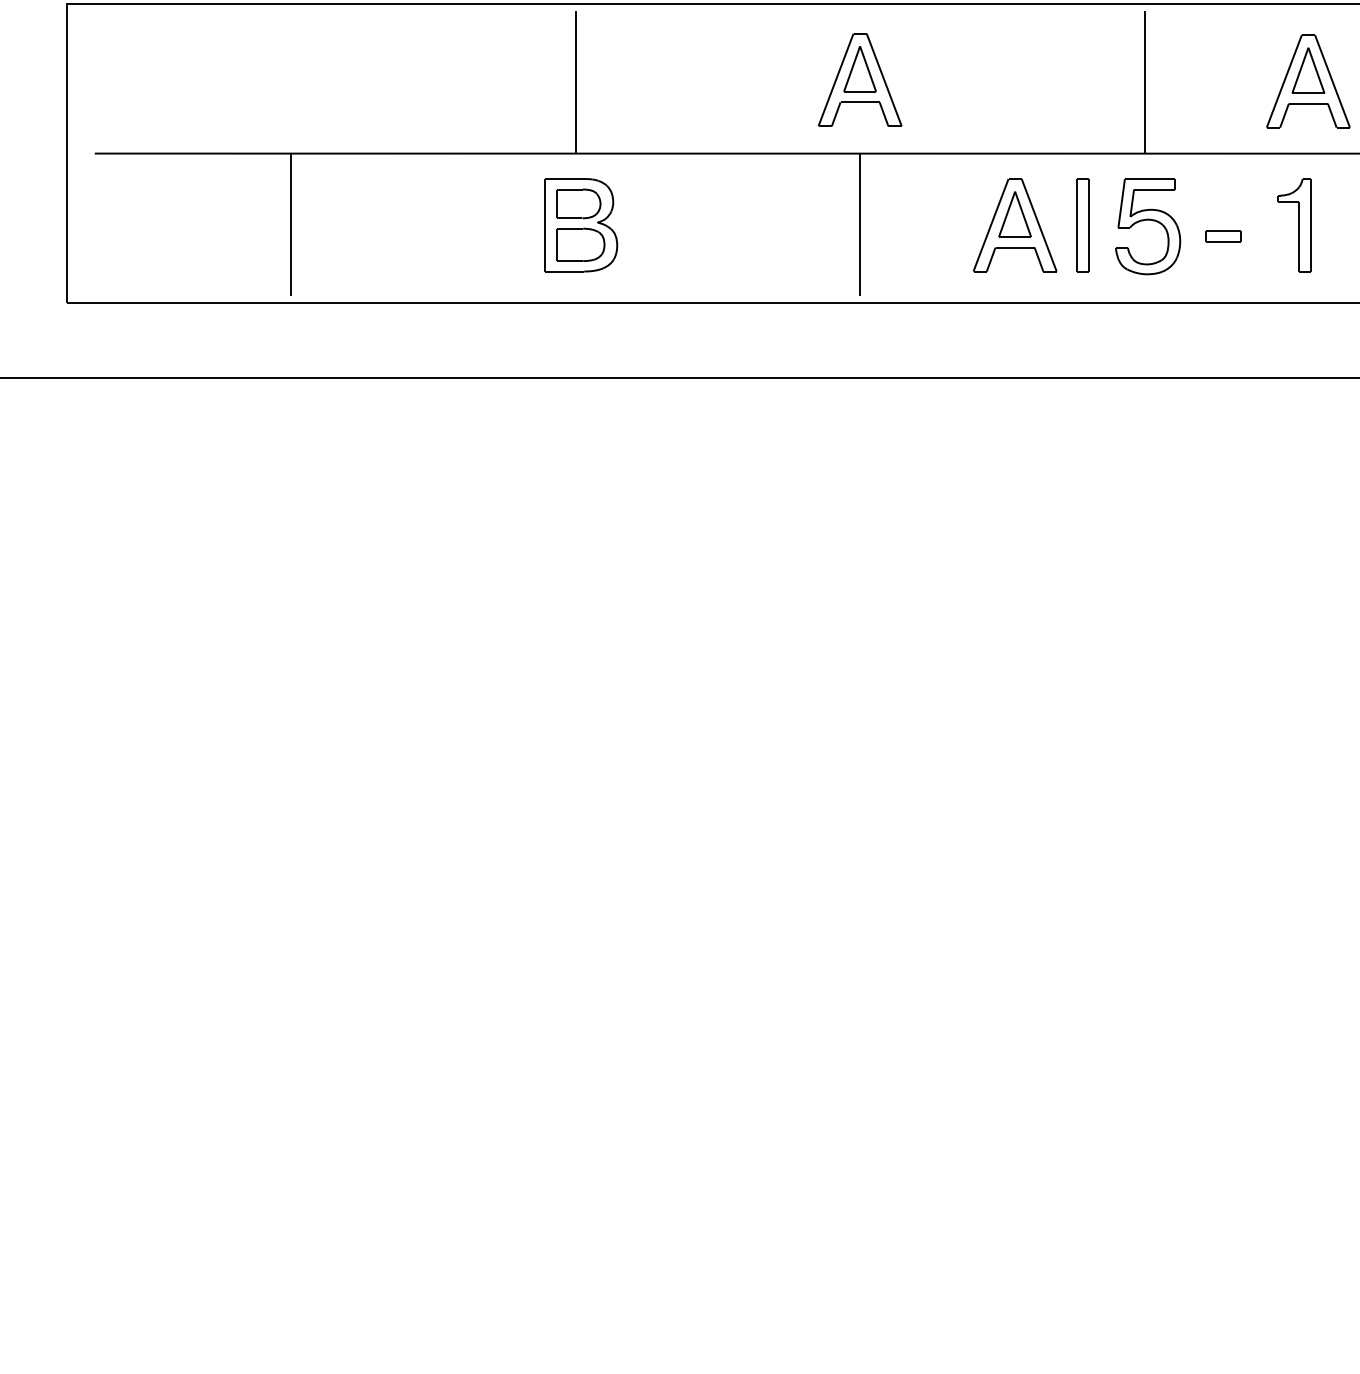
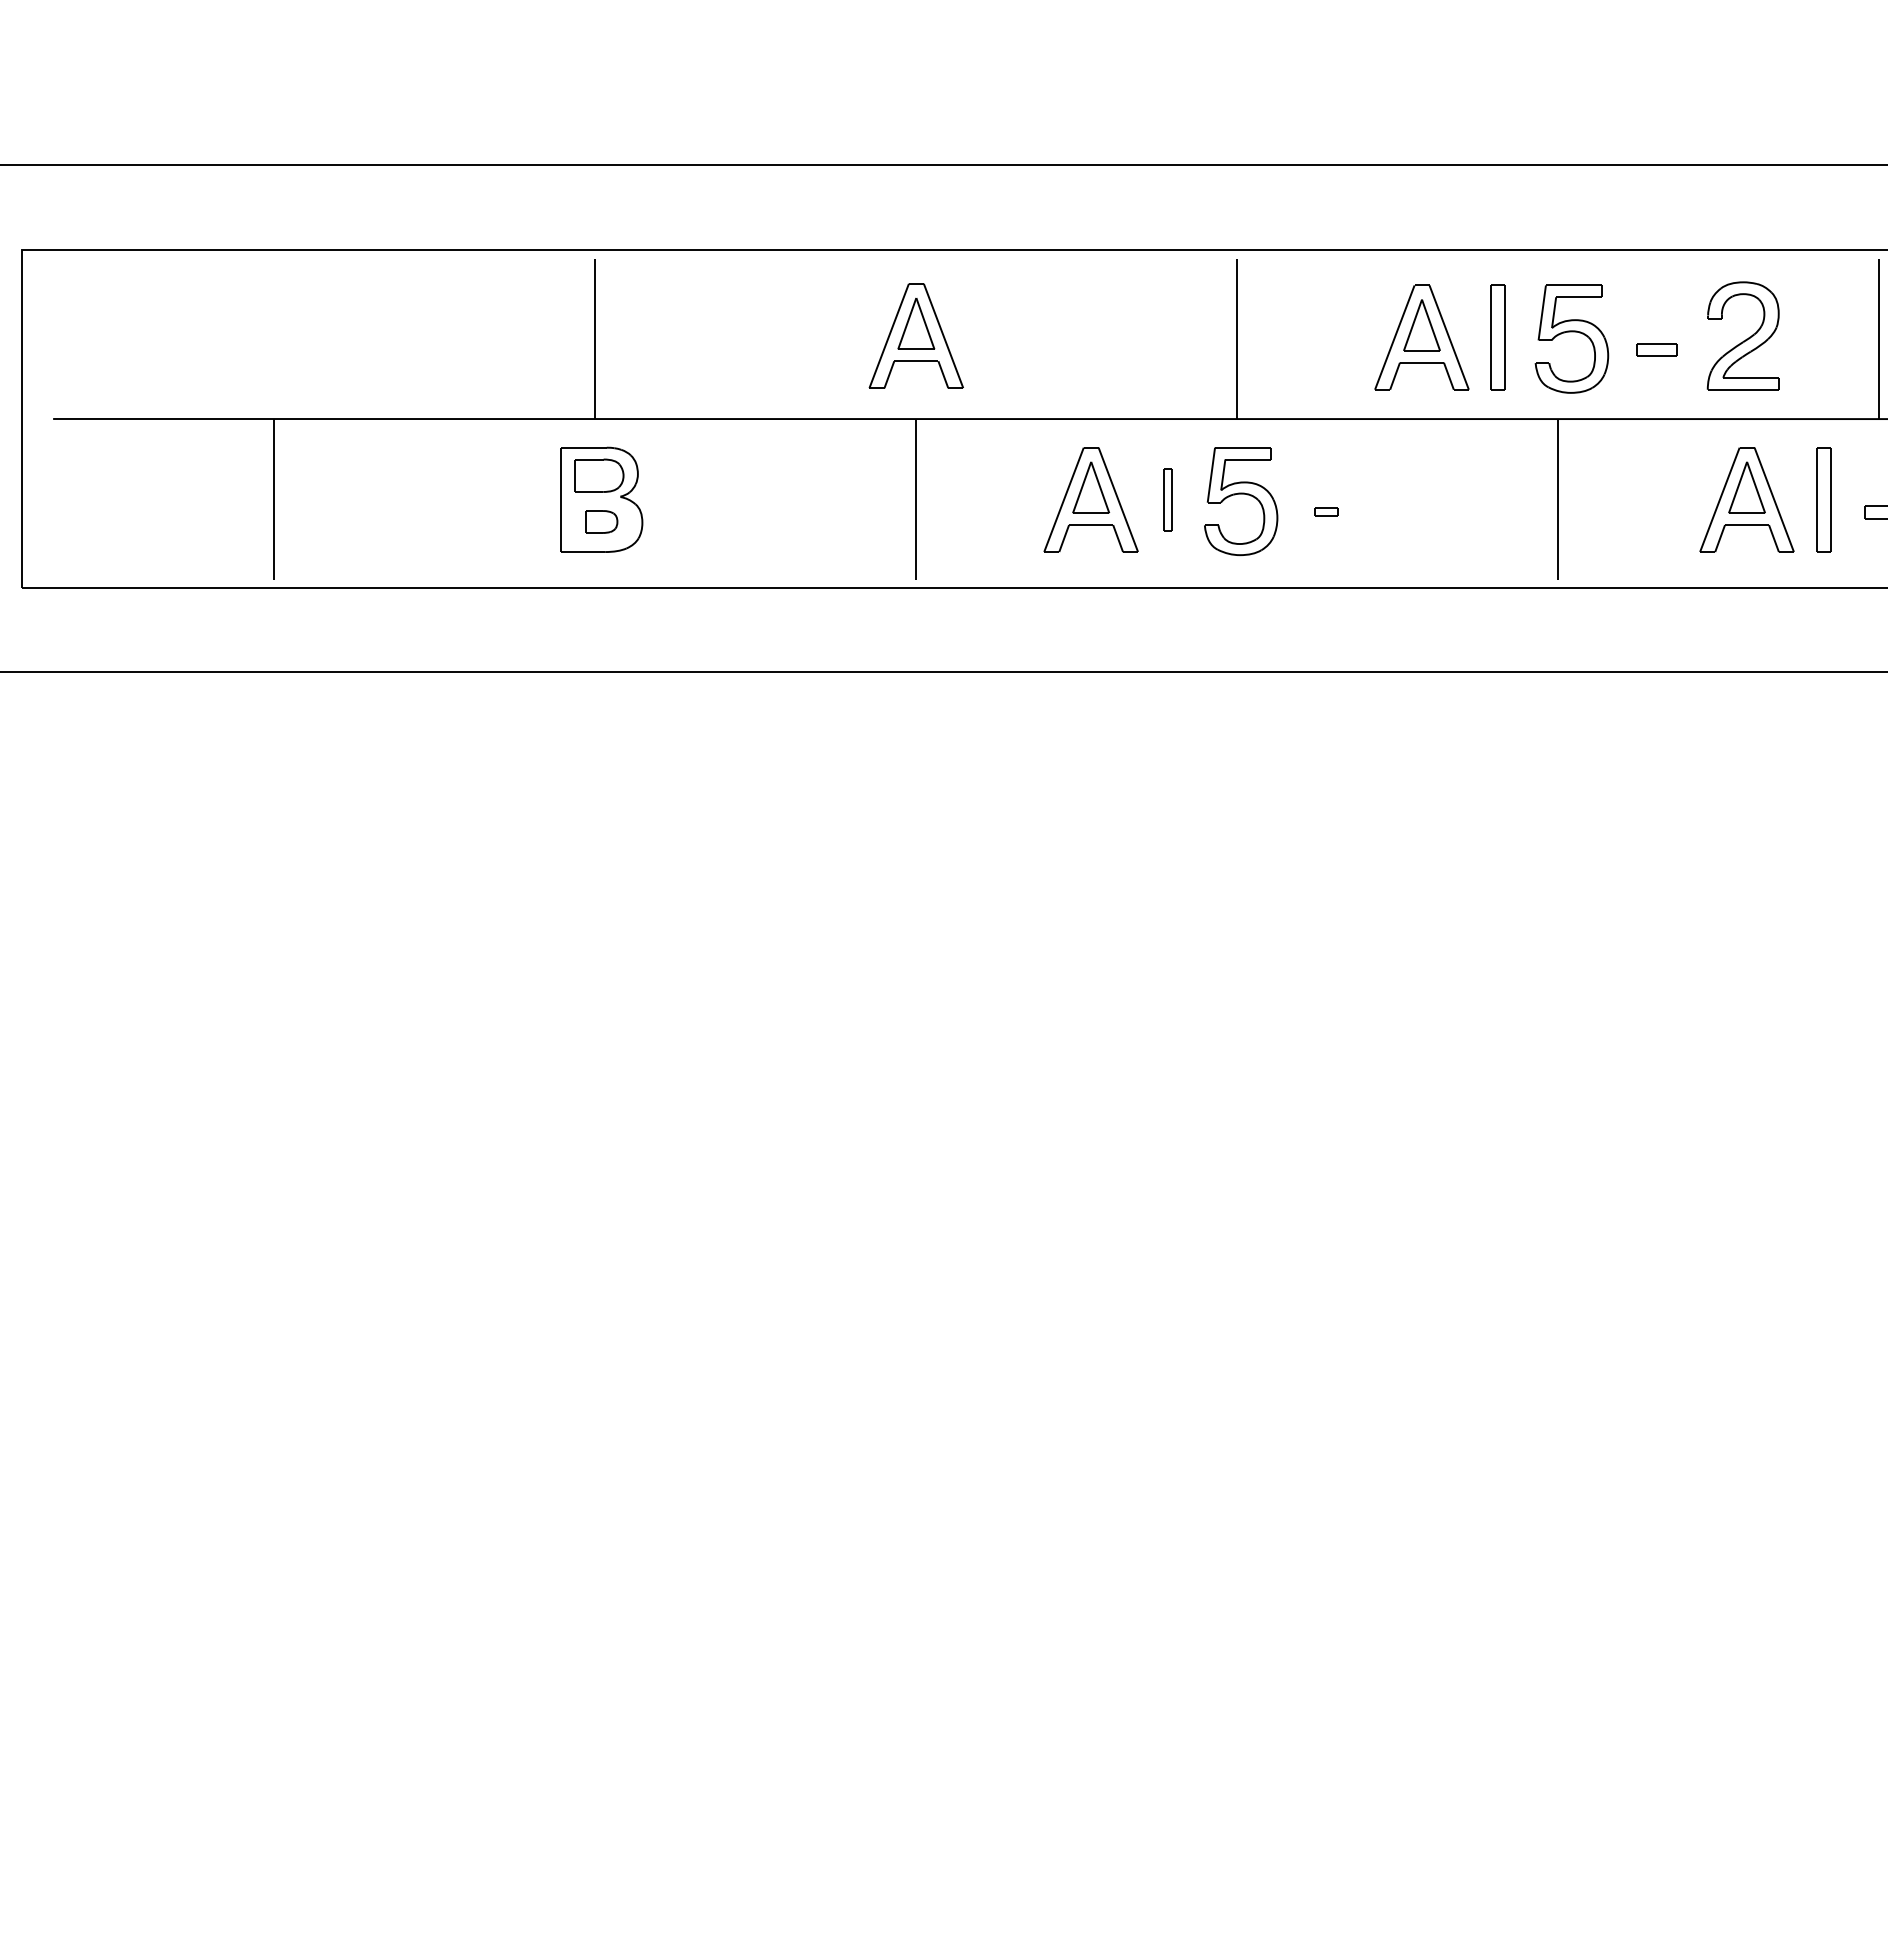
part: (1082, 224) -> (1167, 499), size x0.6
part: (1293, 224) -> (1405, 499), removed
part: (1223, 236) -> (1326, 512), size x0.6
part: (580, 244) -> (601, 521), size x0.6

